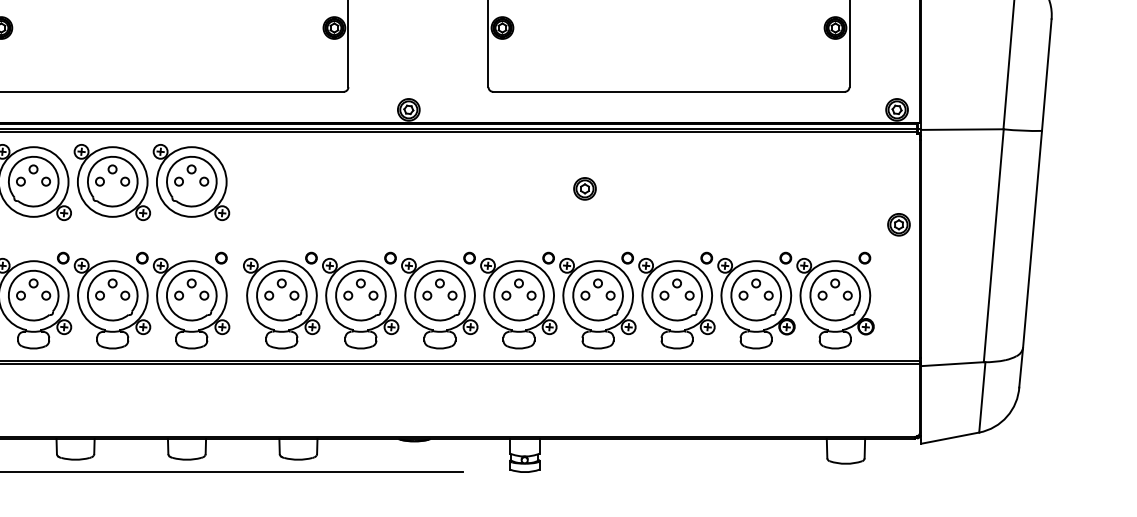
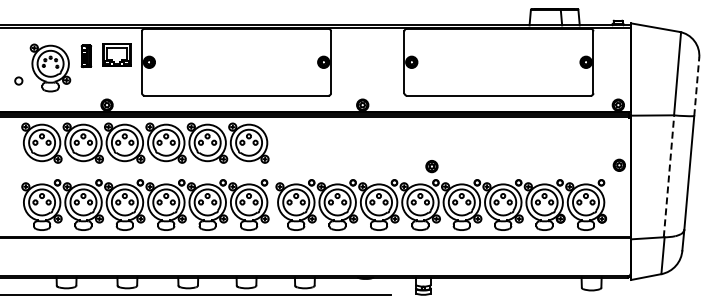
line: (1046, 74) -> (696, 86), solid -> dashed
part: (584, 188) -> (431, 166), moved
line: (994, 244) -> (669, 175), solid -> dashed

